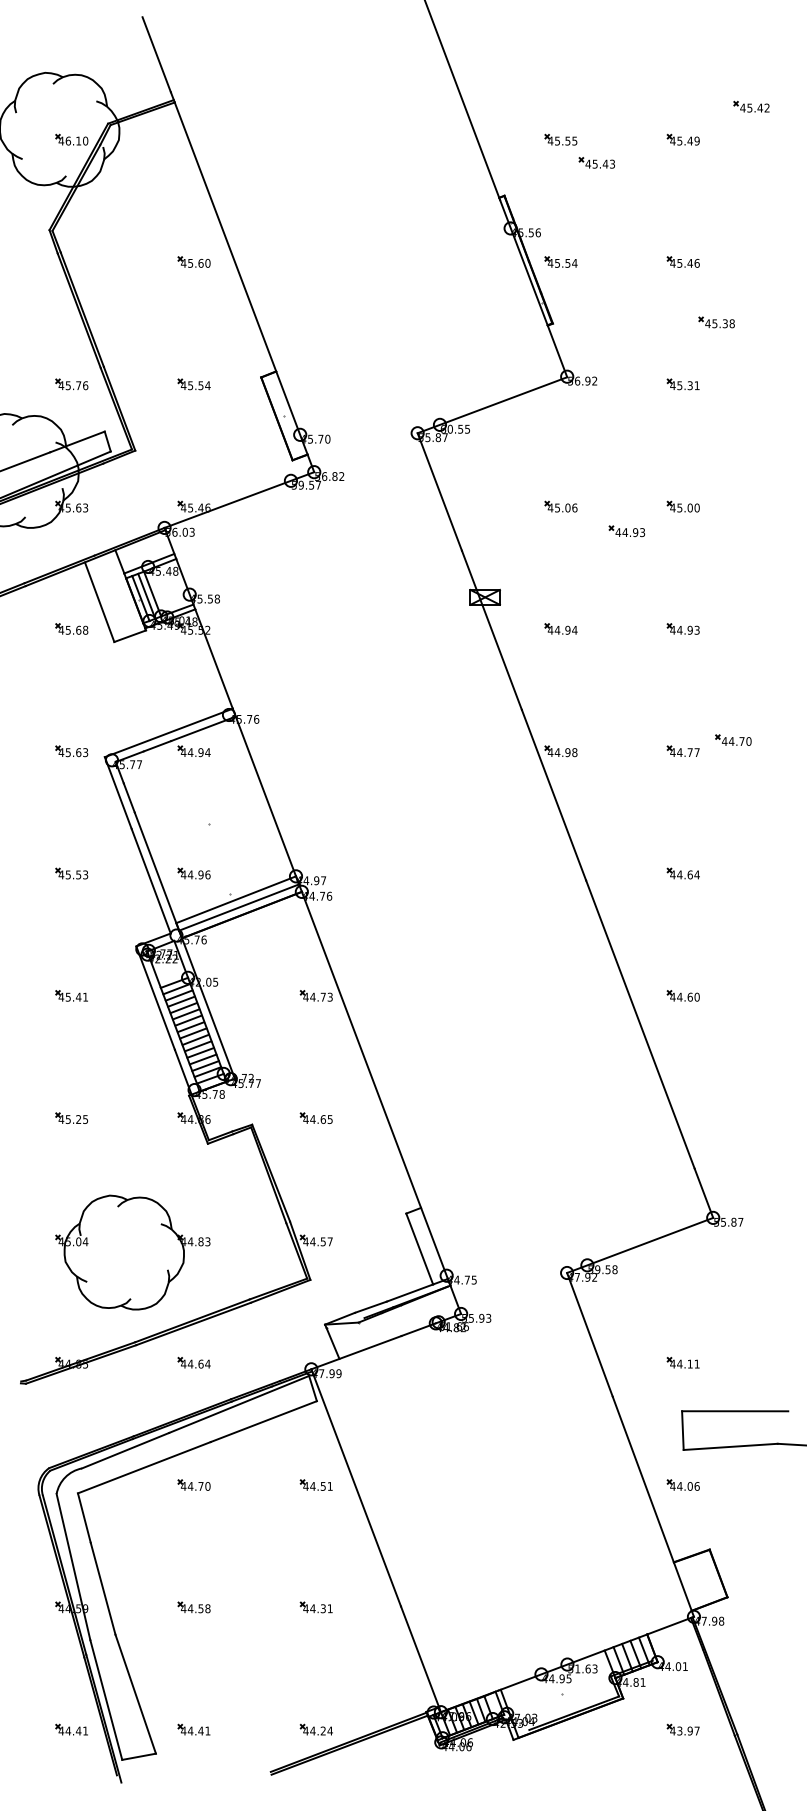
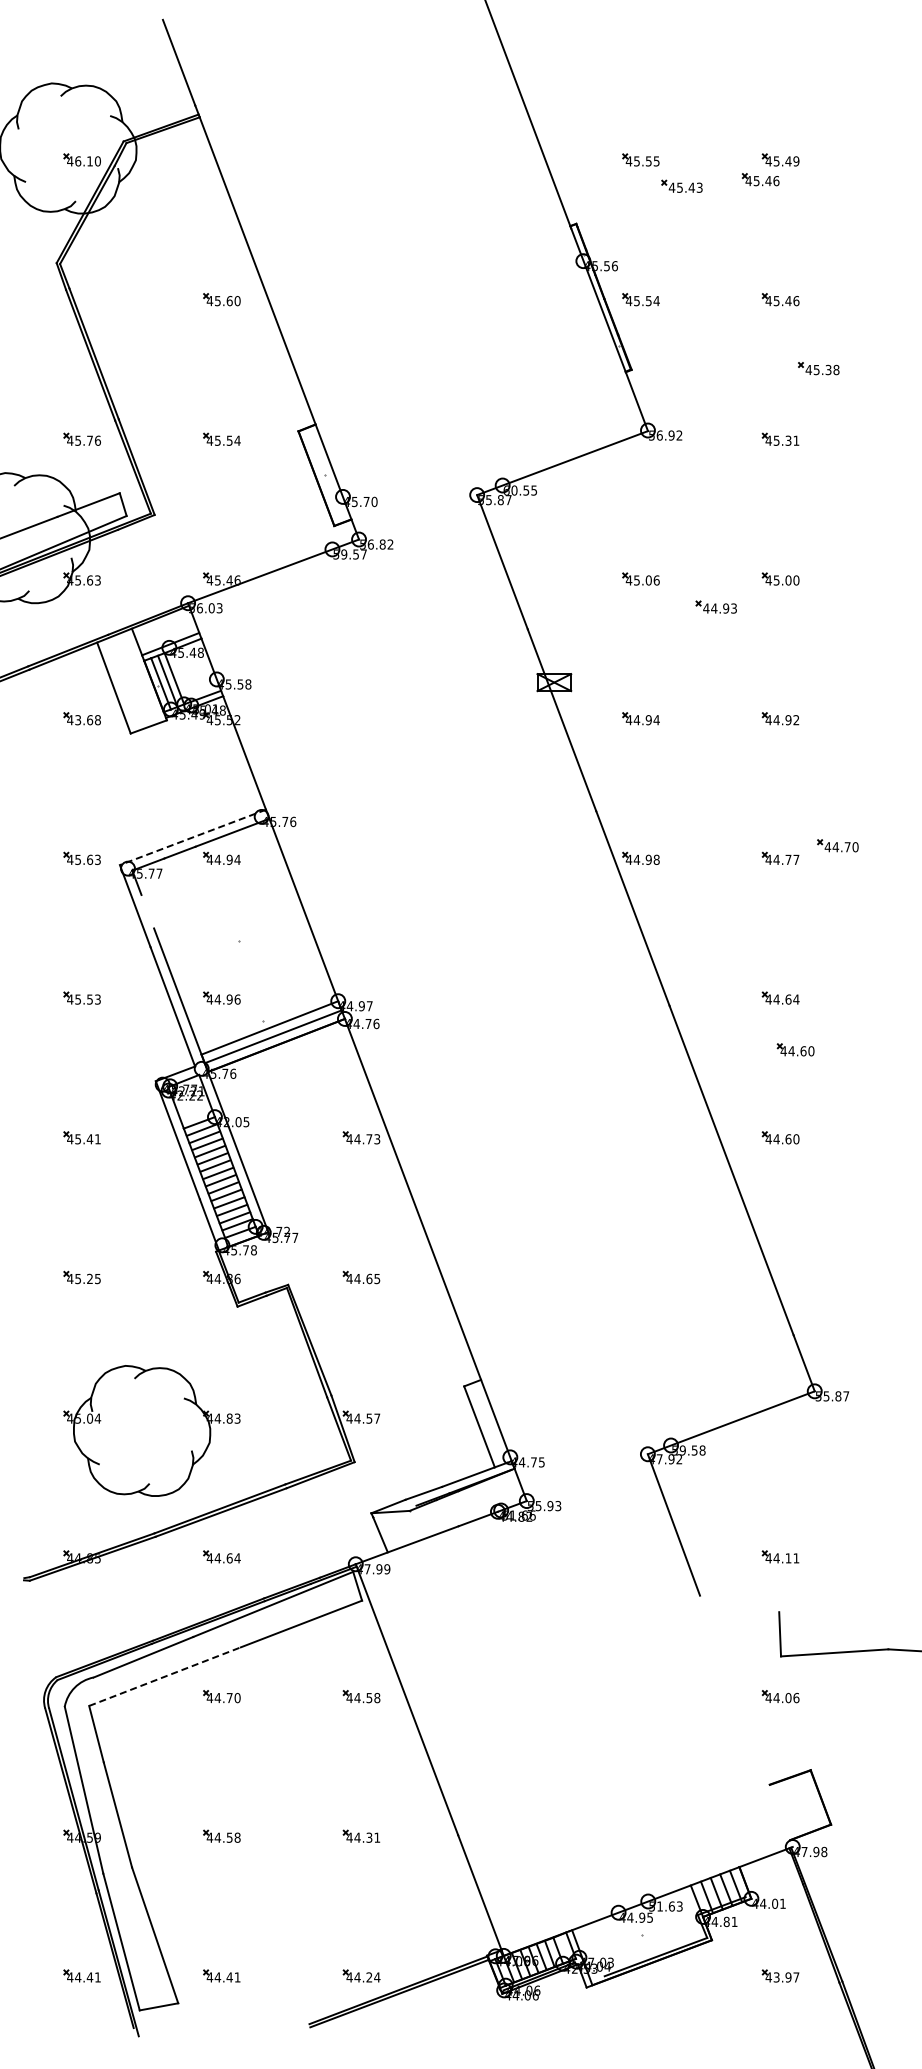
part: (750, 106) -> (857, 121), removed
part: (665, 156) -> (760, 179), added
text: (68, 629) -> (78, 719), 45.68 -> 43.68
text: (697, 630) -> (796, 720), 44.93 -> 44.92
line: (168, 733) -> (192, 837), solid -> dashed
line: (129, 797) -> (147, 911), removed
part: (696, 918) -> (795, 1049), added
line: (734, 1411) -> (839, 1612), removed
line: (144, 1467) -> (165, 1676), solid -> dashed
text: (330, 1485) -> (377, 1697), 44.51 -> 44.58
line: (653, 1506) -> (746, 1721), removed

